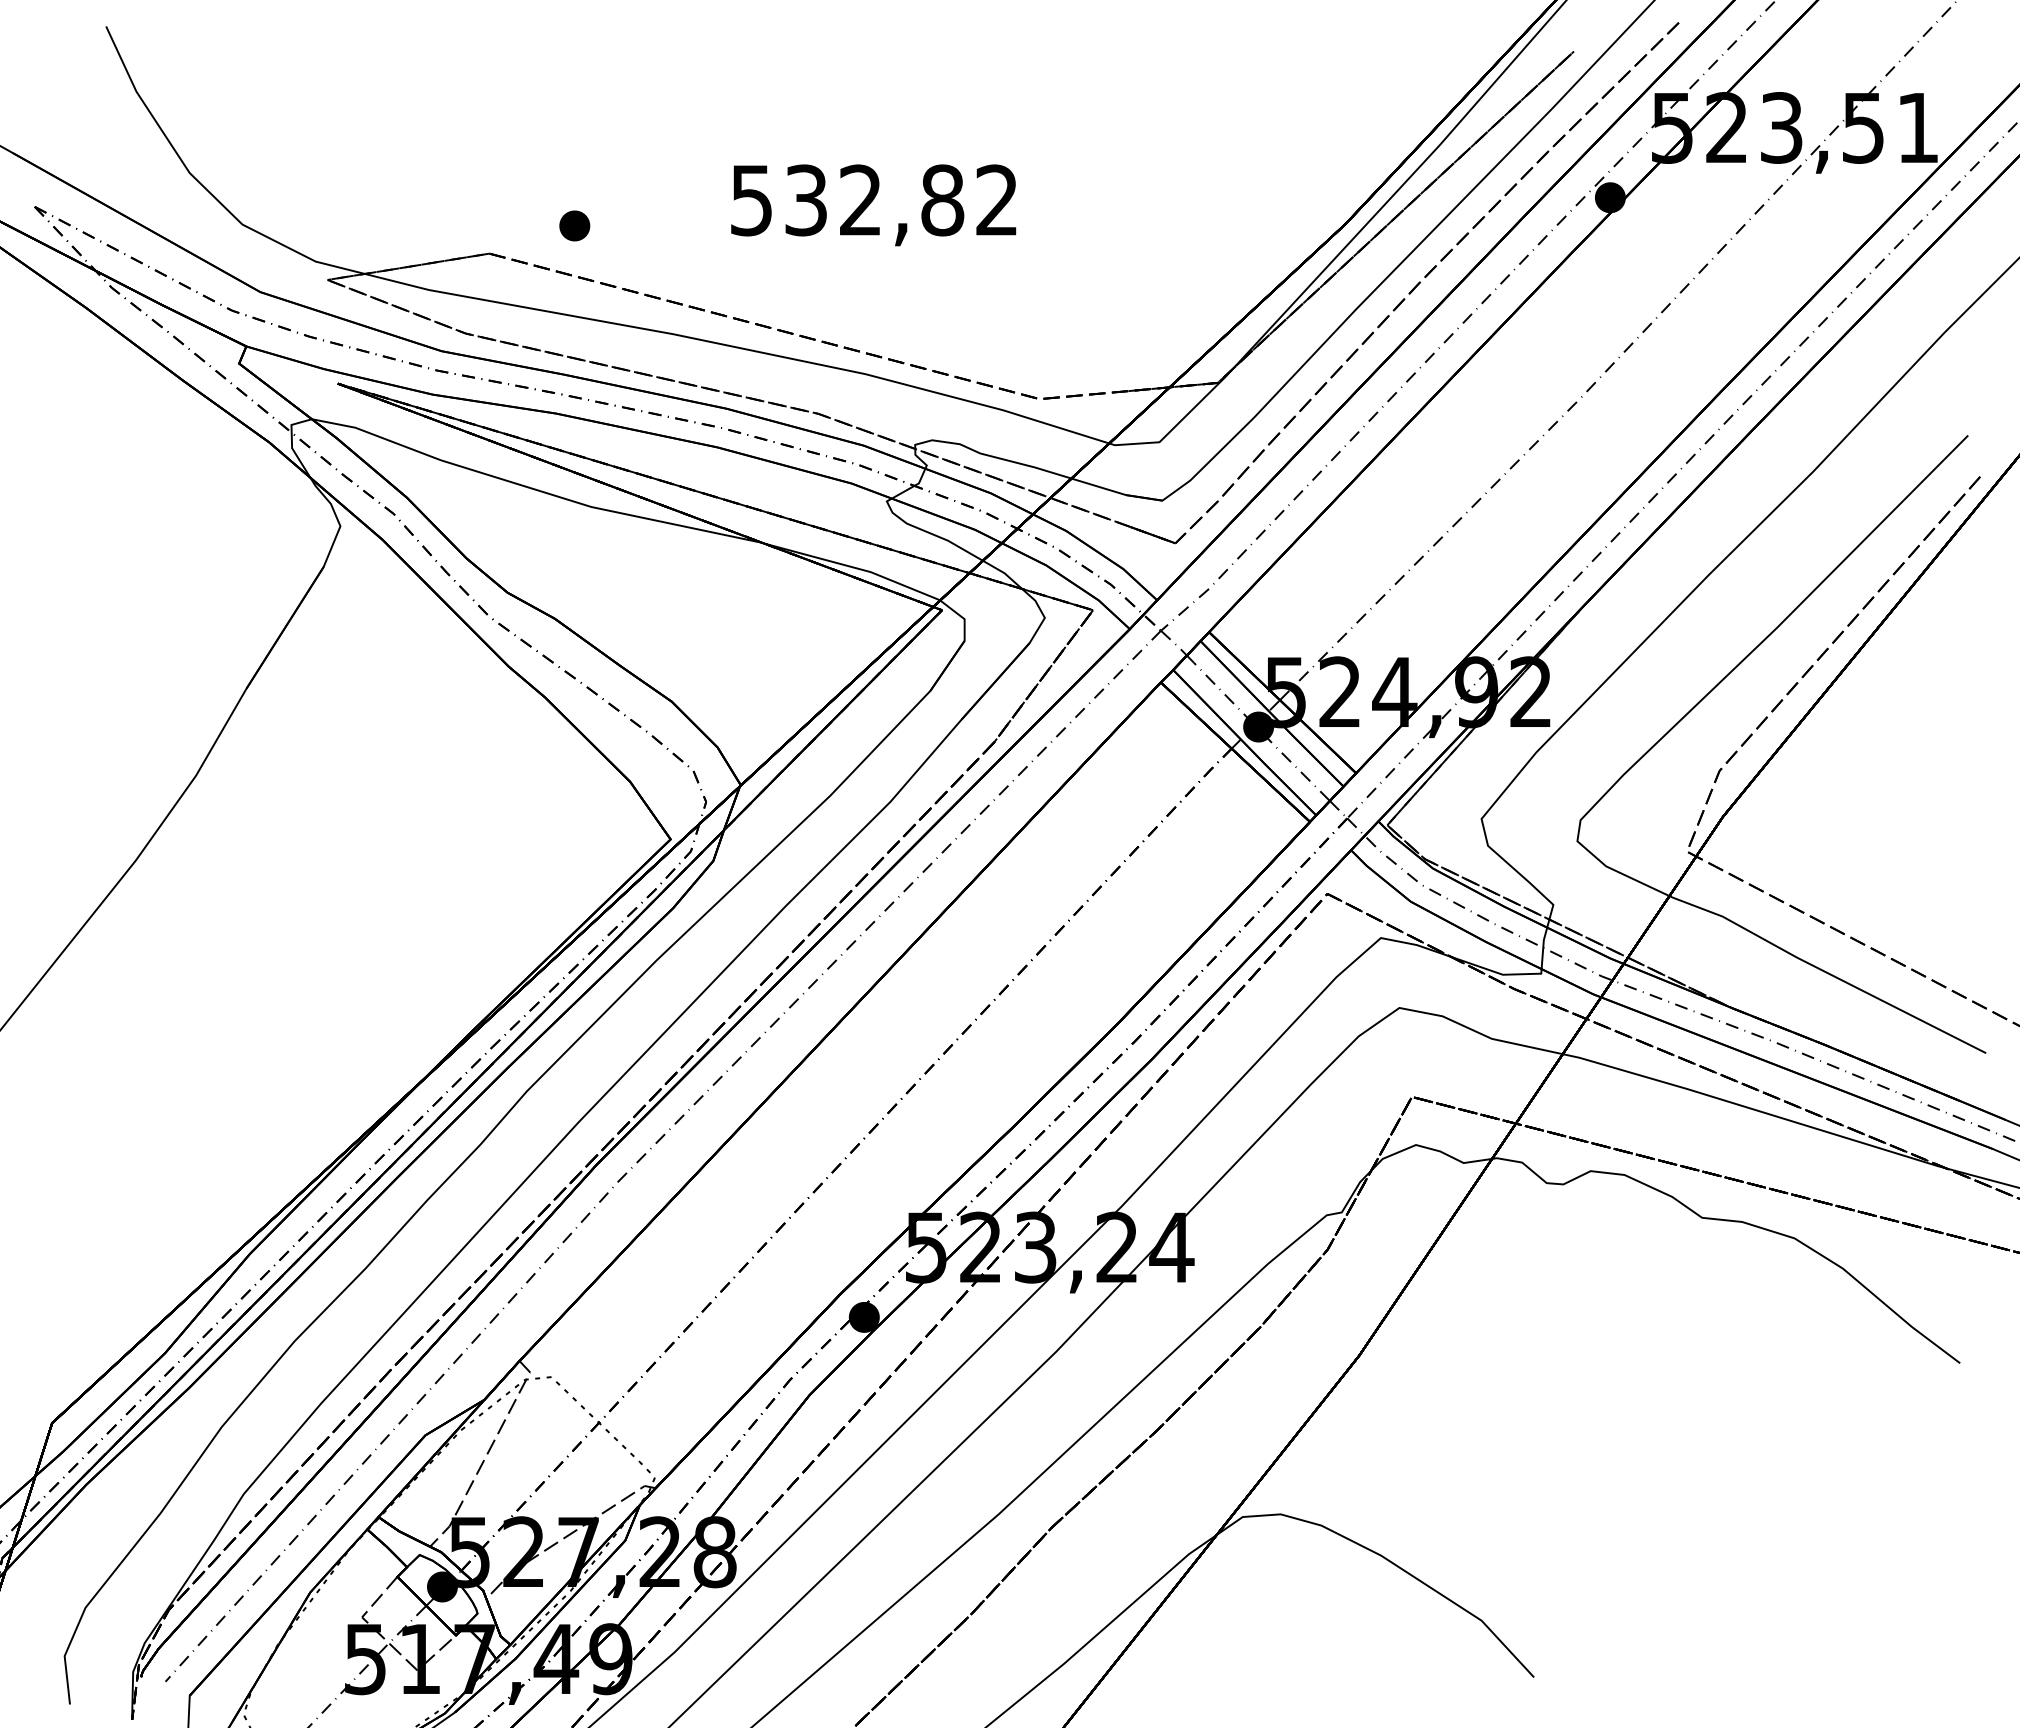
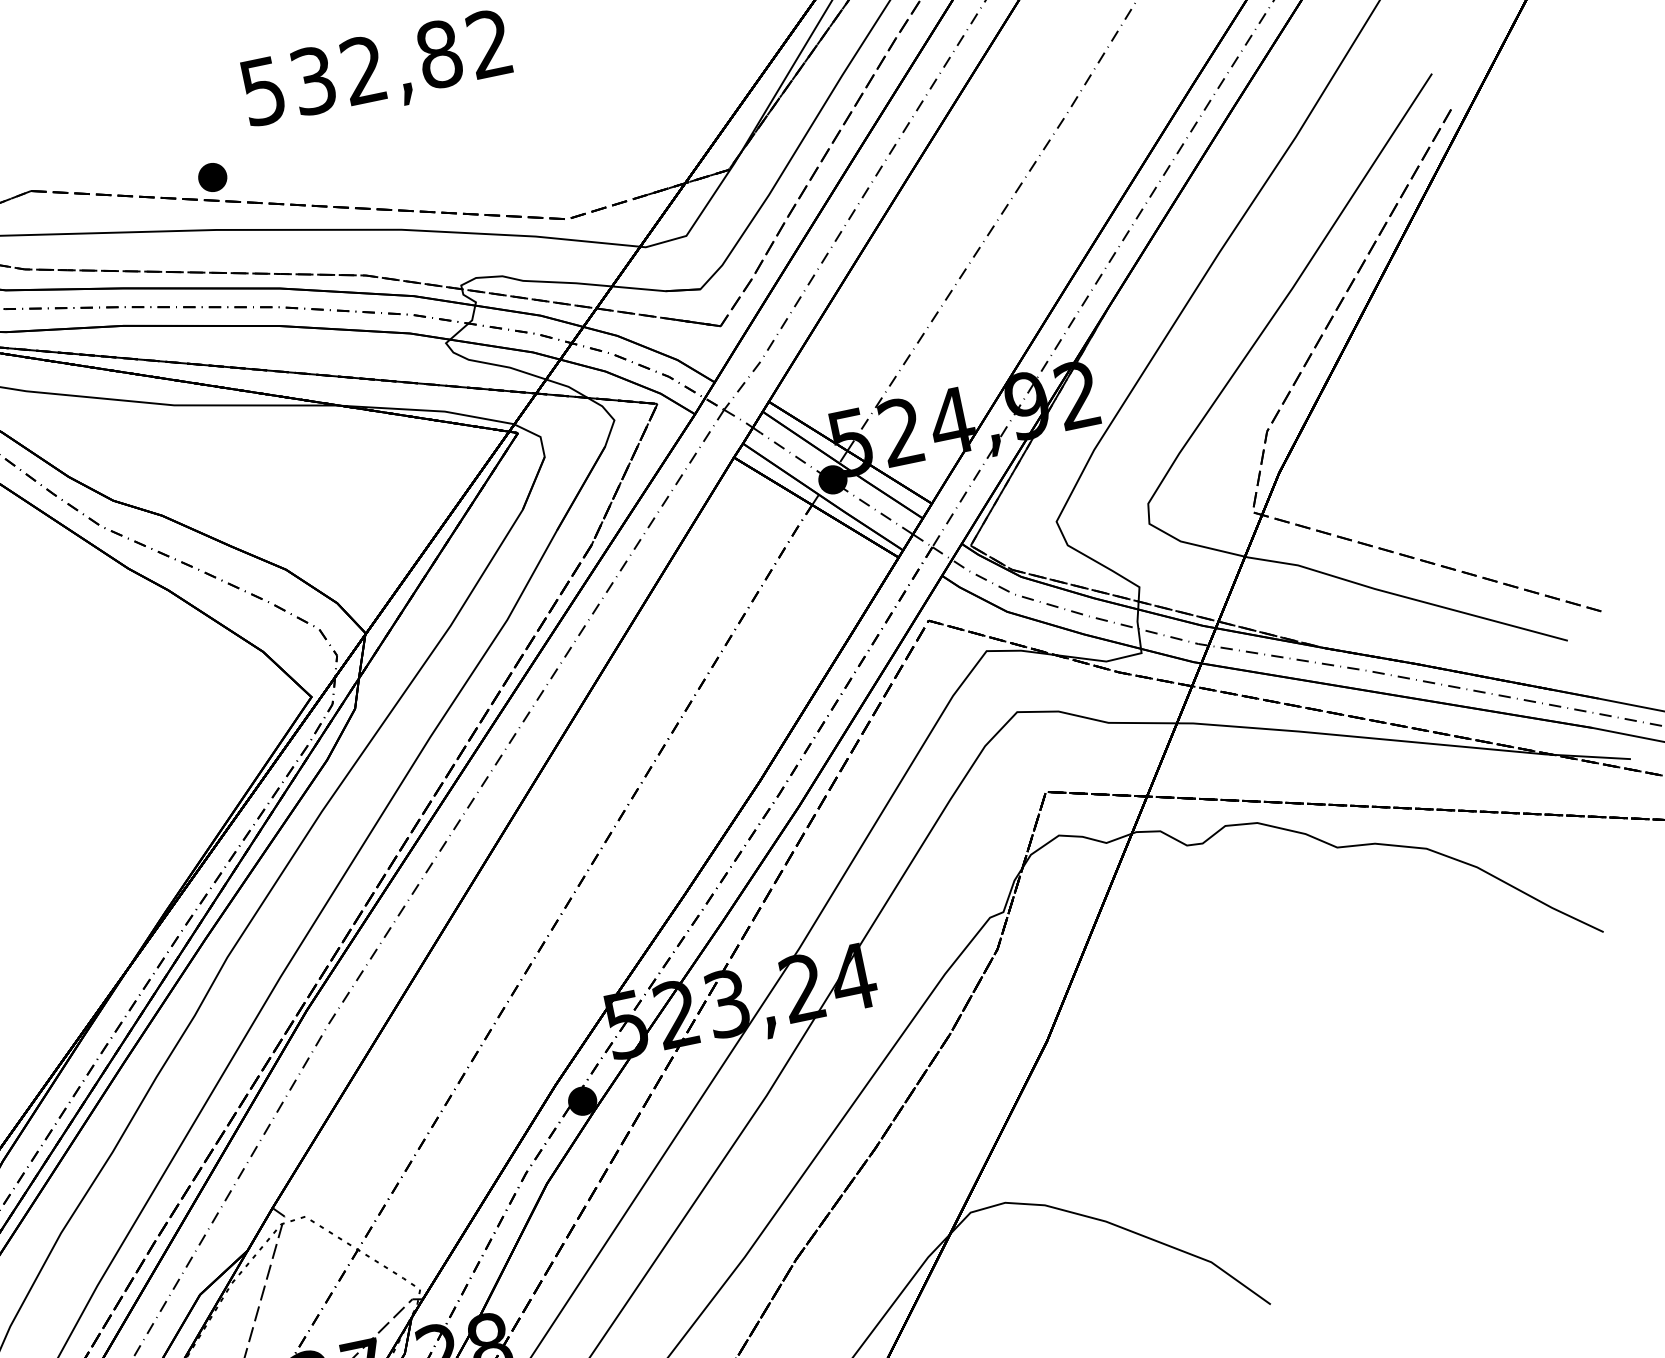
part: (574, 225) -> (212, 177), moved

